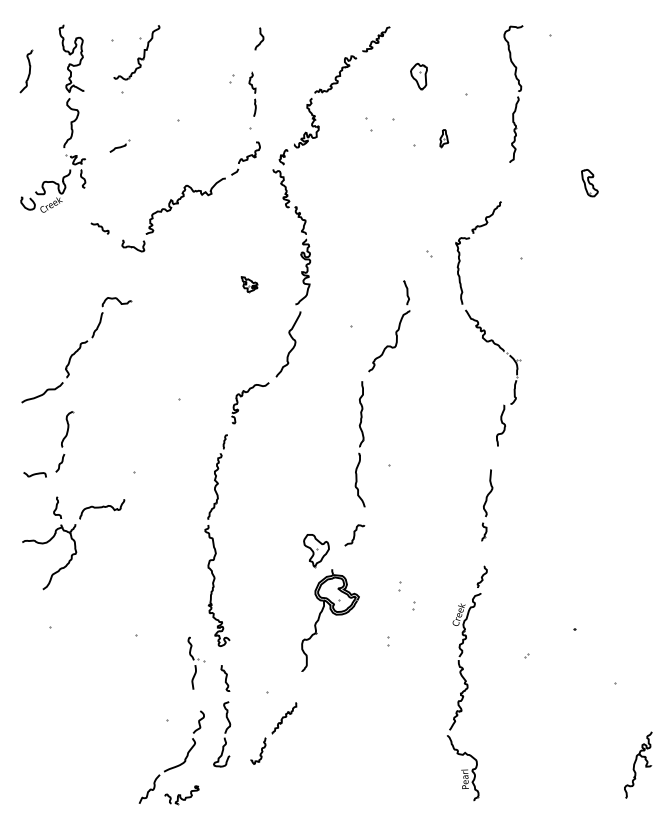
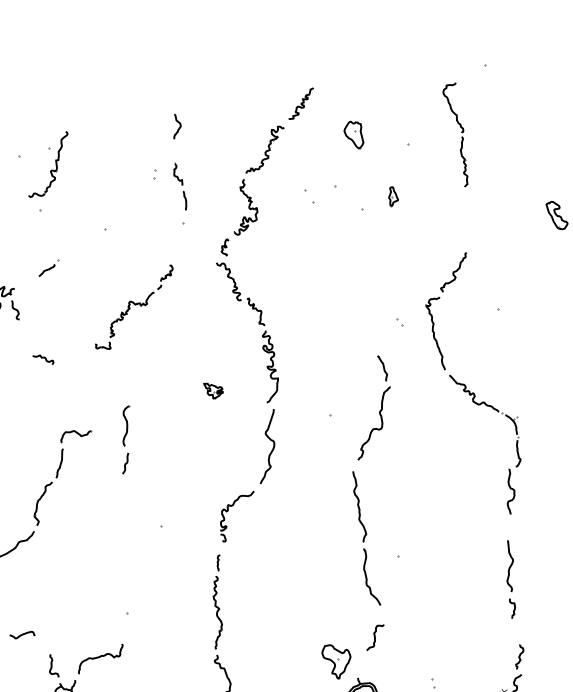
part: (513, 93) -> (458, 134), size x0.7
part: (190, 196) -> (133, 307), size x0.6
part: (64, 441) -> (125, 439), moved

